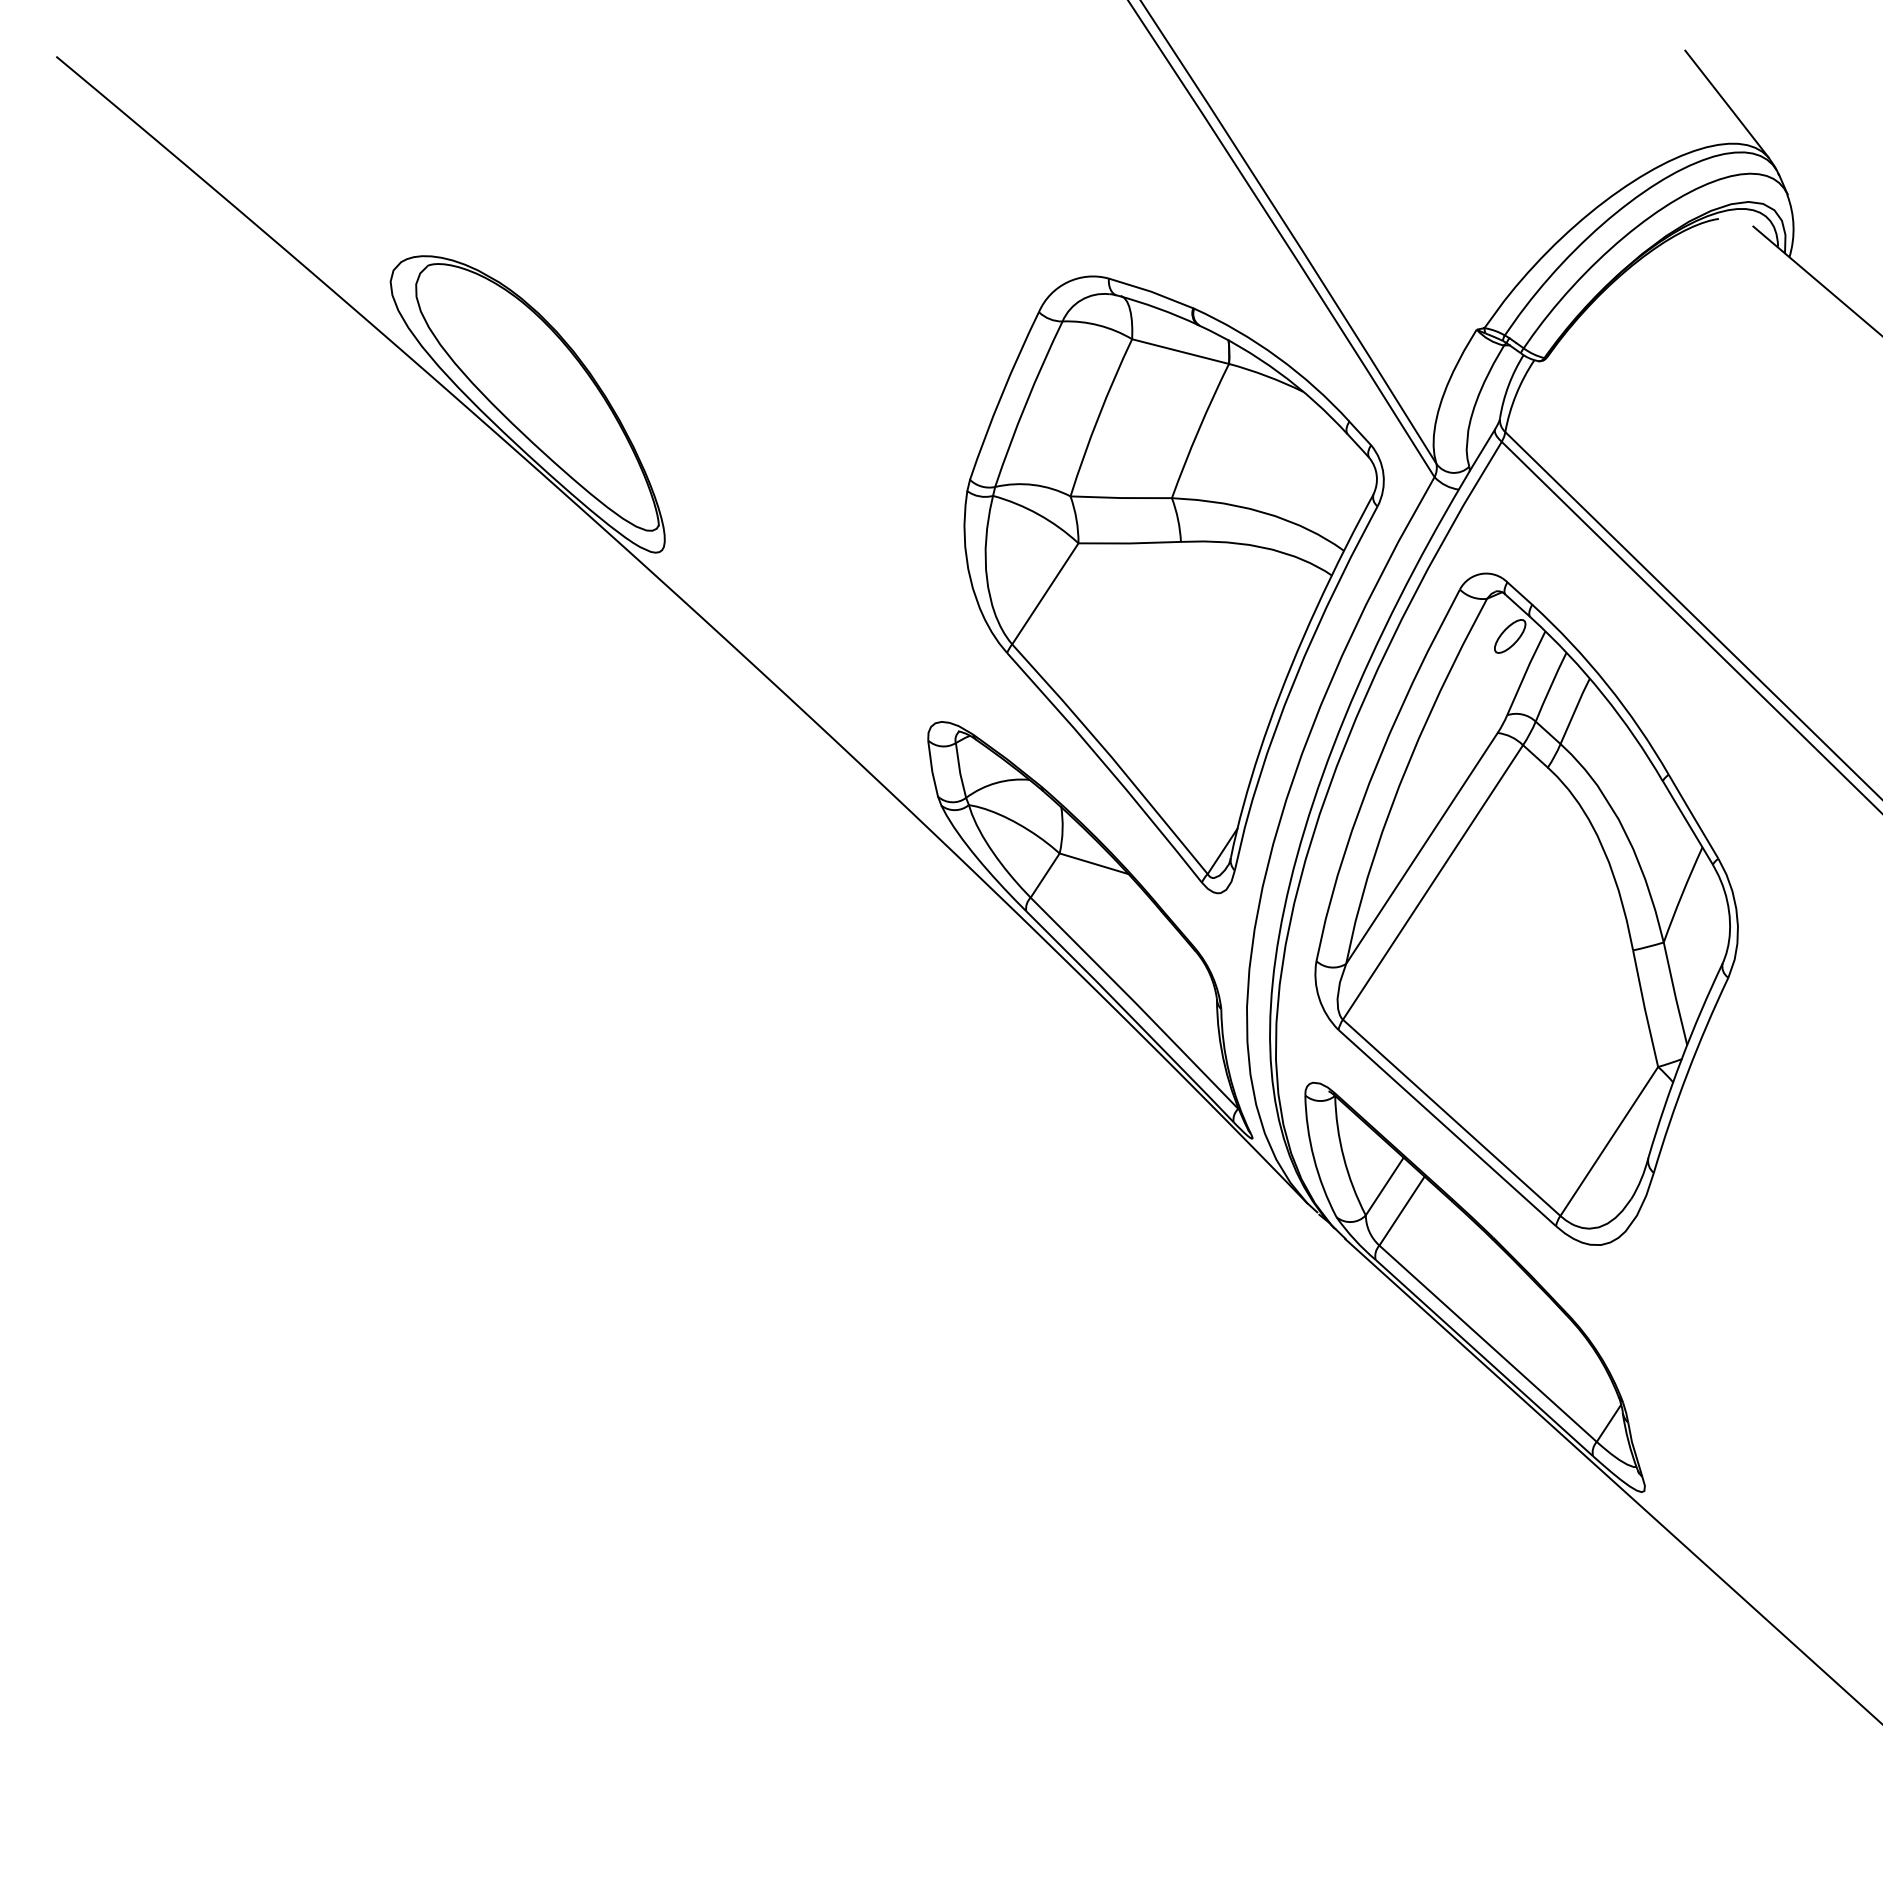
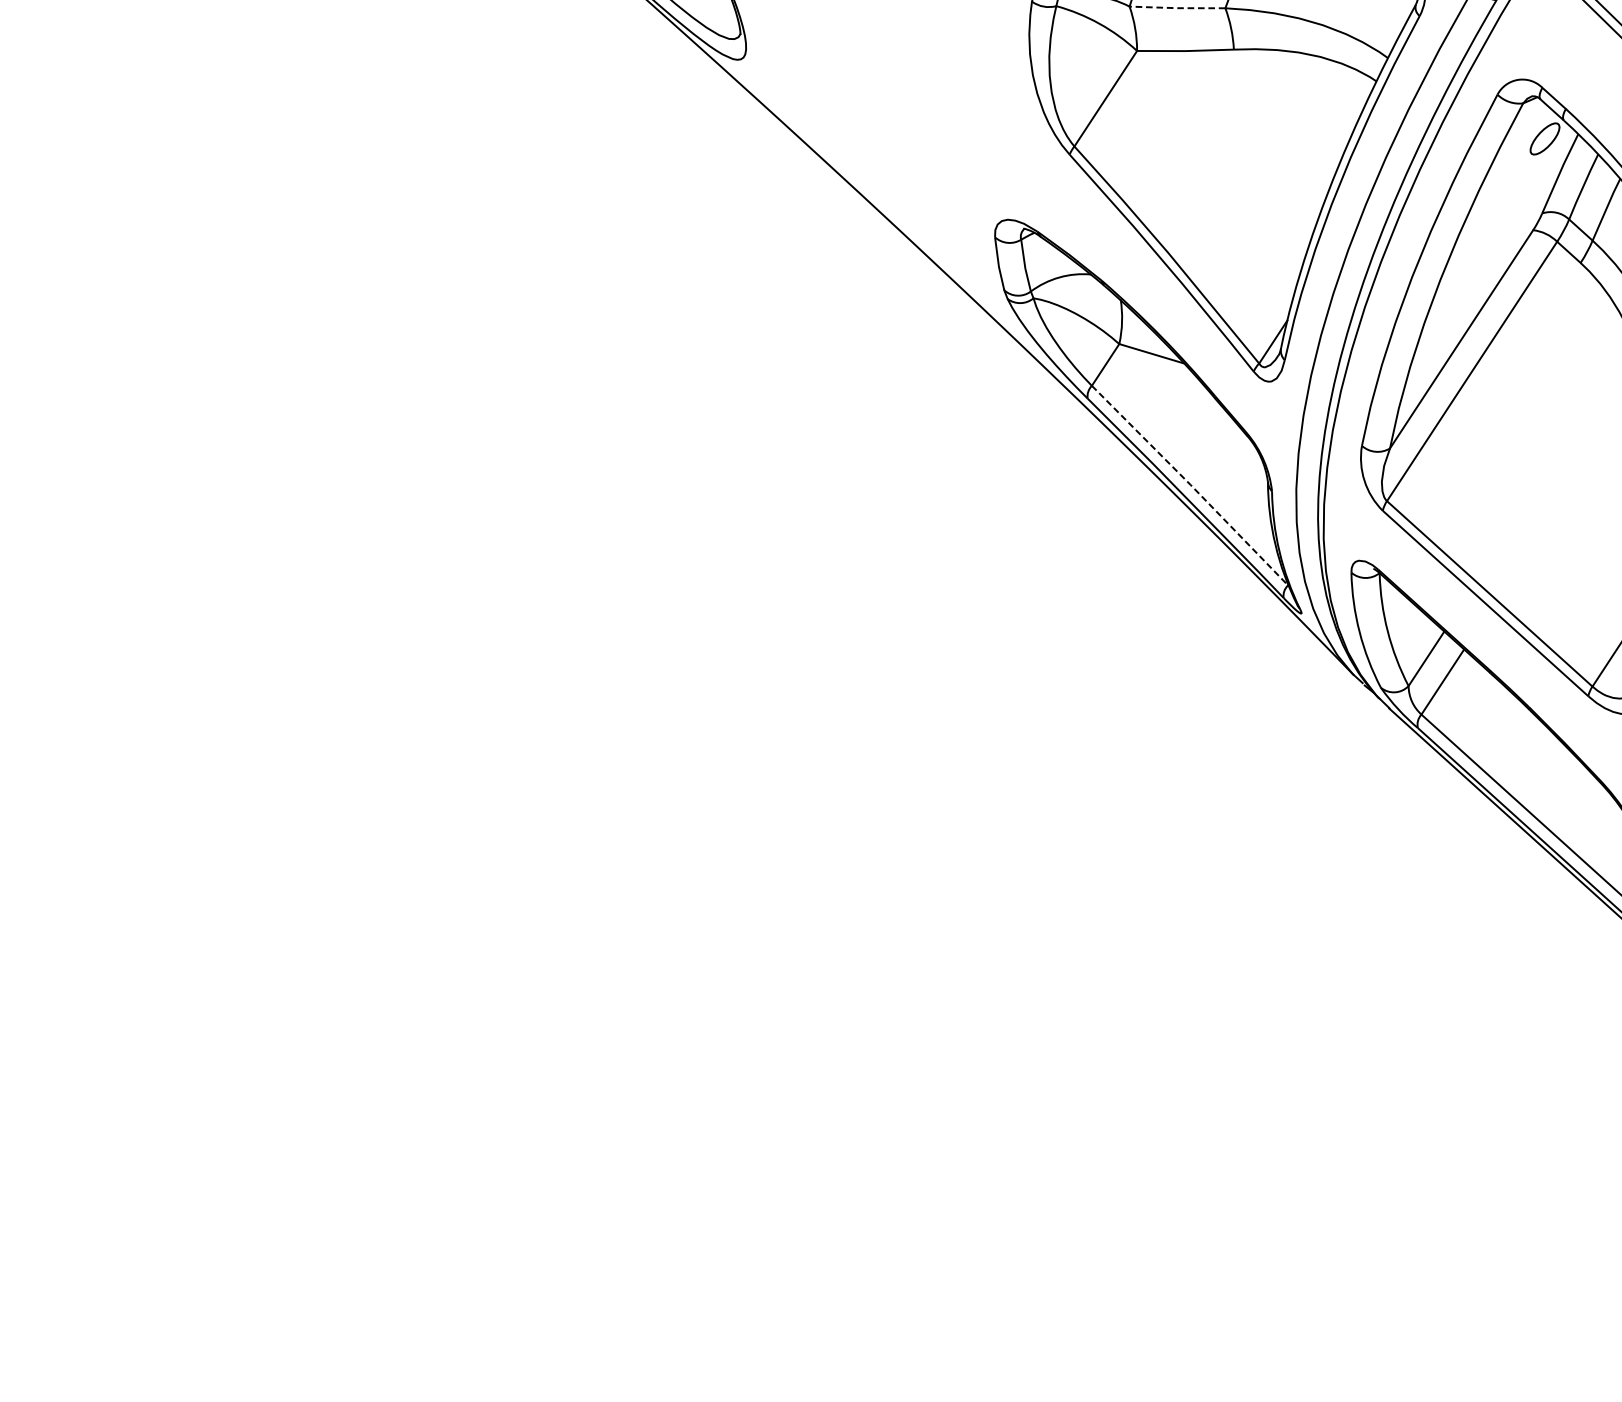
line: (1121, 498) -> (1177, 8), solid -> dashed
line: (1135, 1002) -> (1190, 484), solid -> dashed

